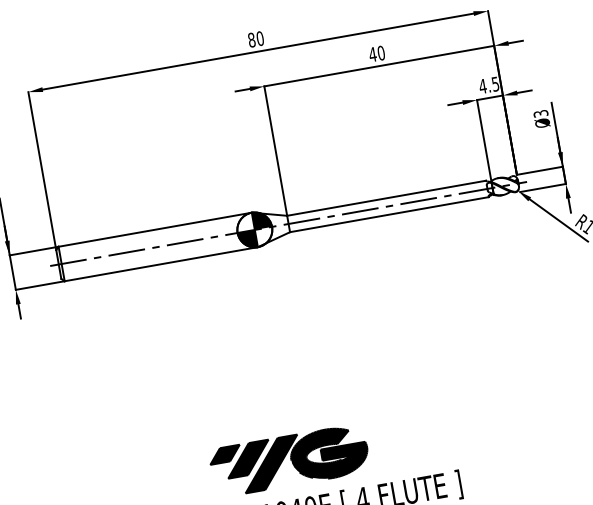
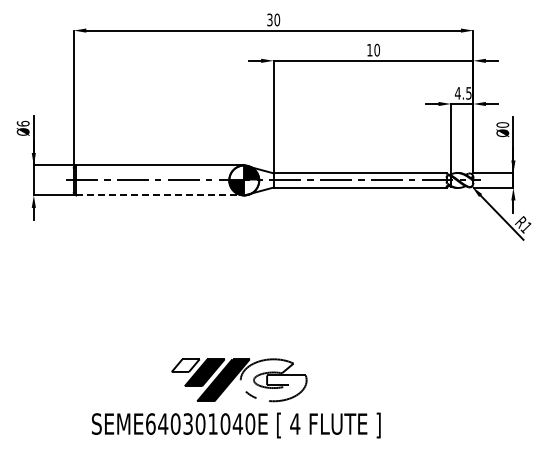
text: (251, 39) -> (269, 19), 80 -> 30
text: (372, 55) -> (369, 50), 40 -> 10
text: (540, 113) -> (502, 124), Ø3 -> Ø0
line: (161, 264) -> (160, 195), solid -> dashed
fill: (224, 454) -> (185, 365), removed
fill: (329, 454) -> (273, 380), removed

